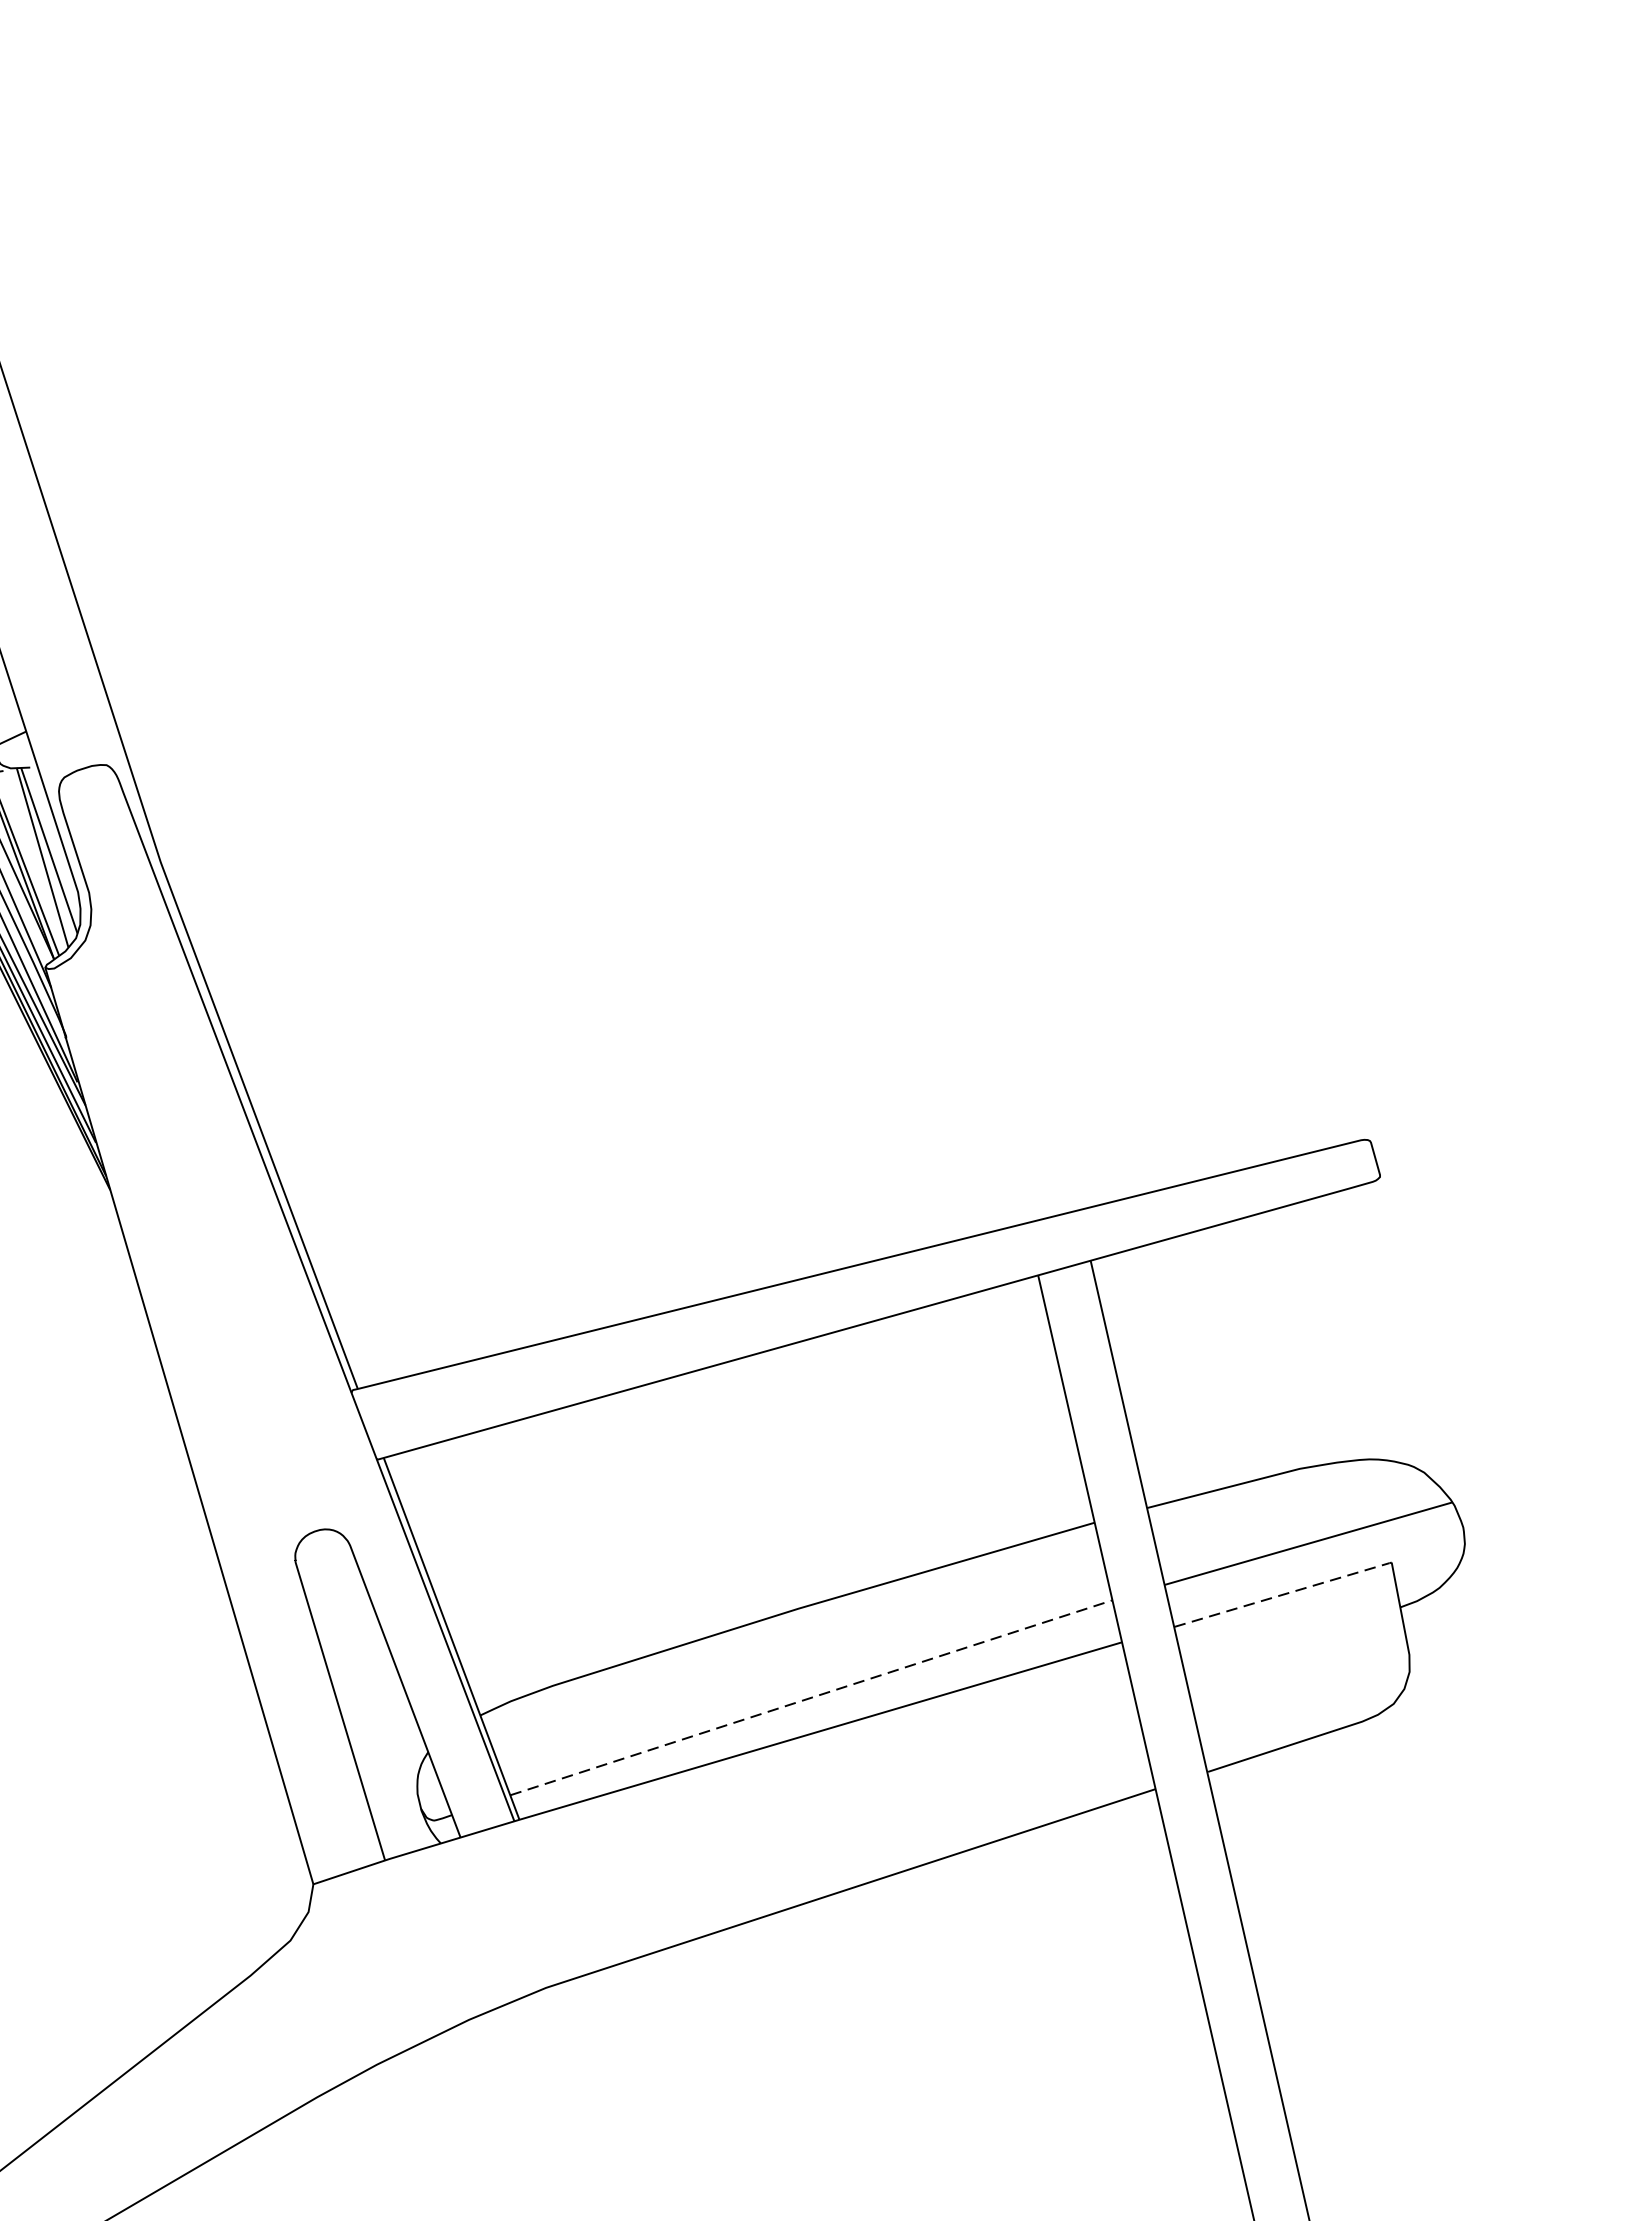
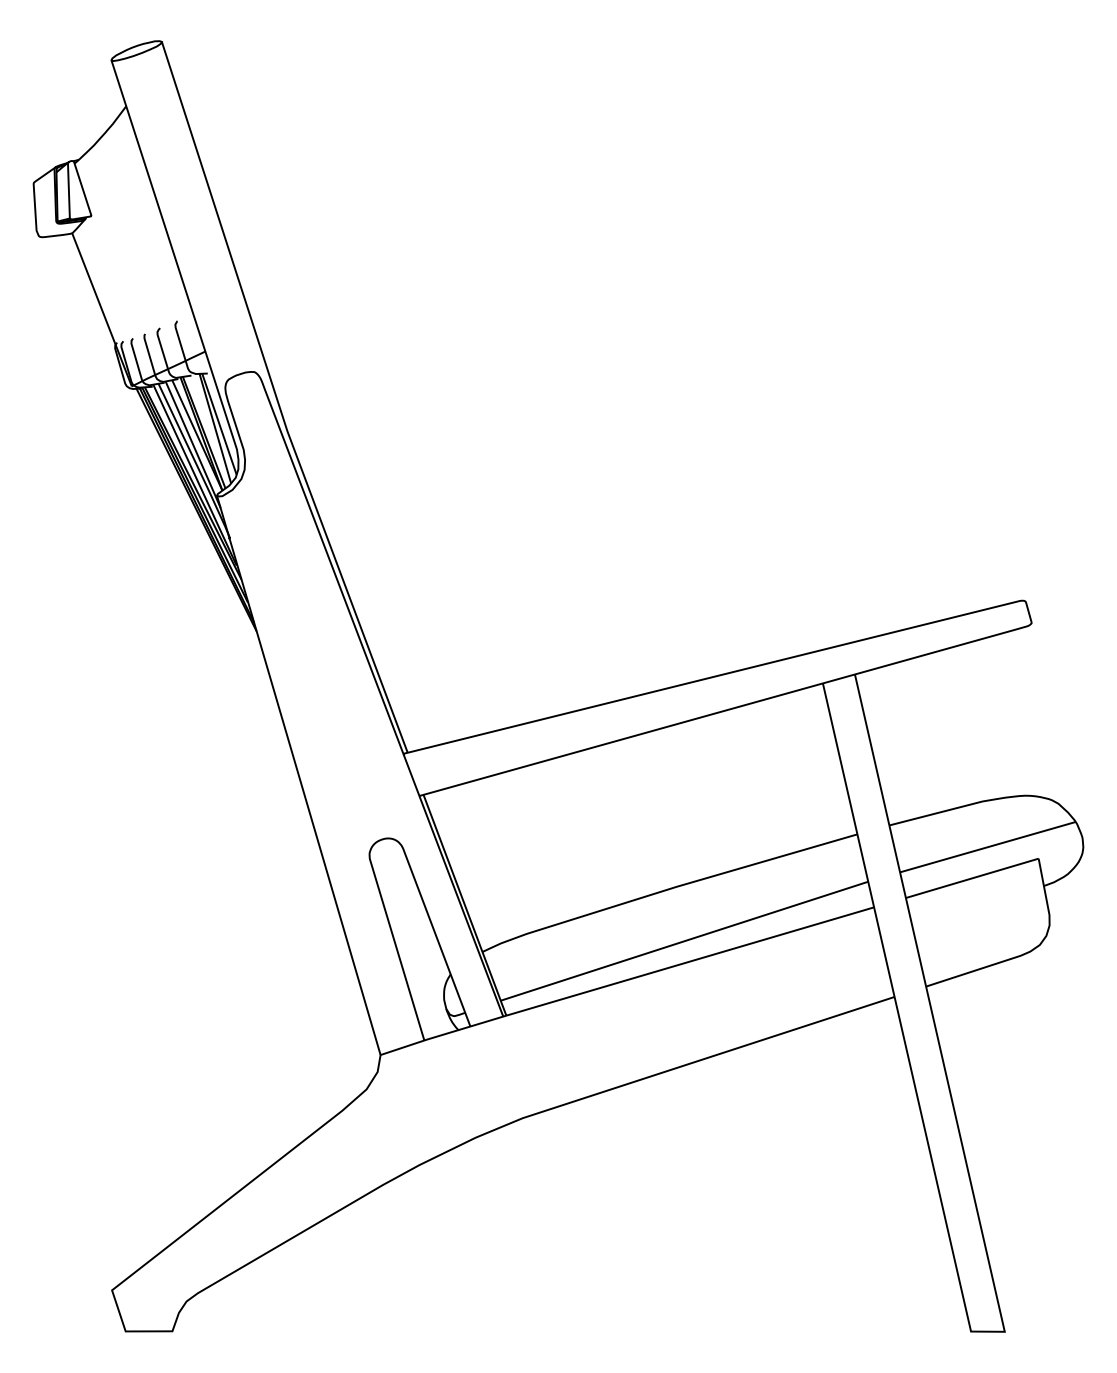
line: (1284, 1595) -> (973, 878), dashed -> solid
line: (813, 1698) -> (685, 941), dashed -> solid

